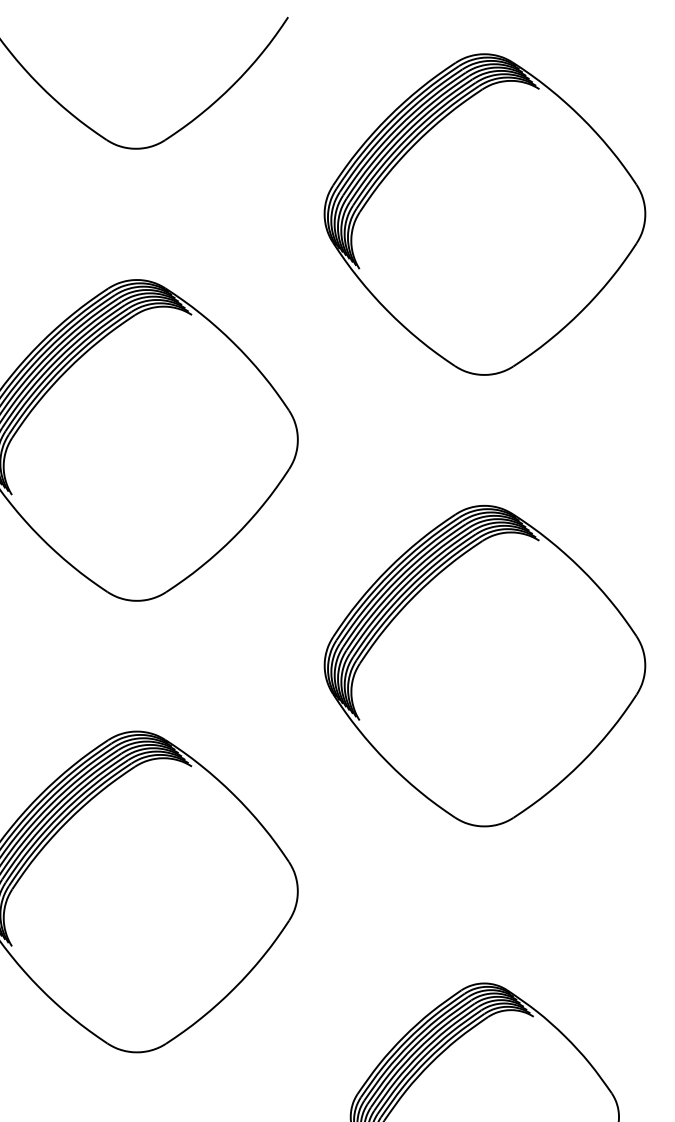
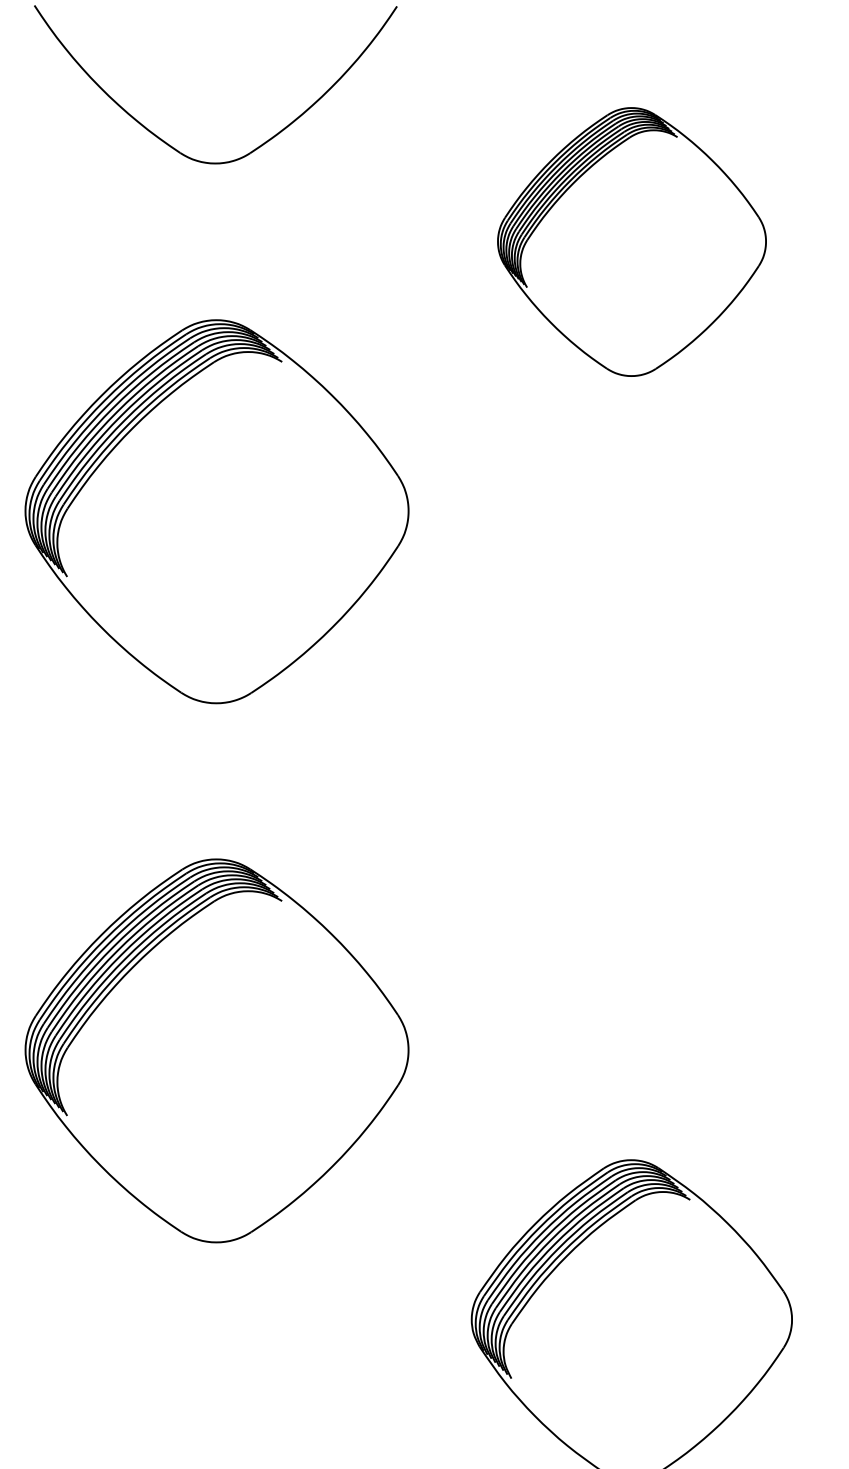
part: (484, 214) -> (631, 241), size x0.7
part: (484, 666) -> (631, 781), removed

